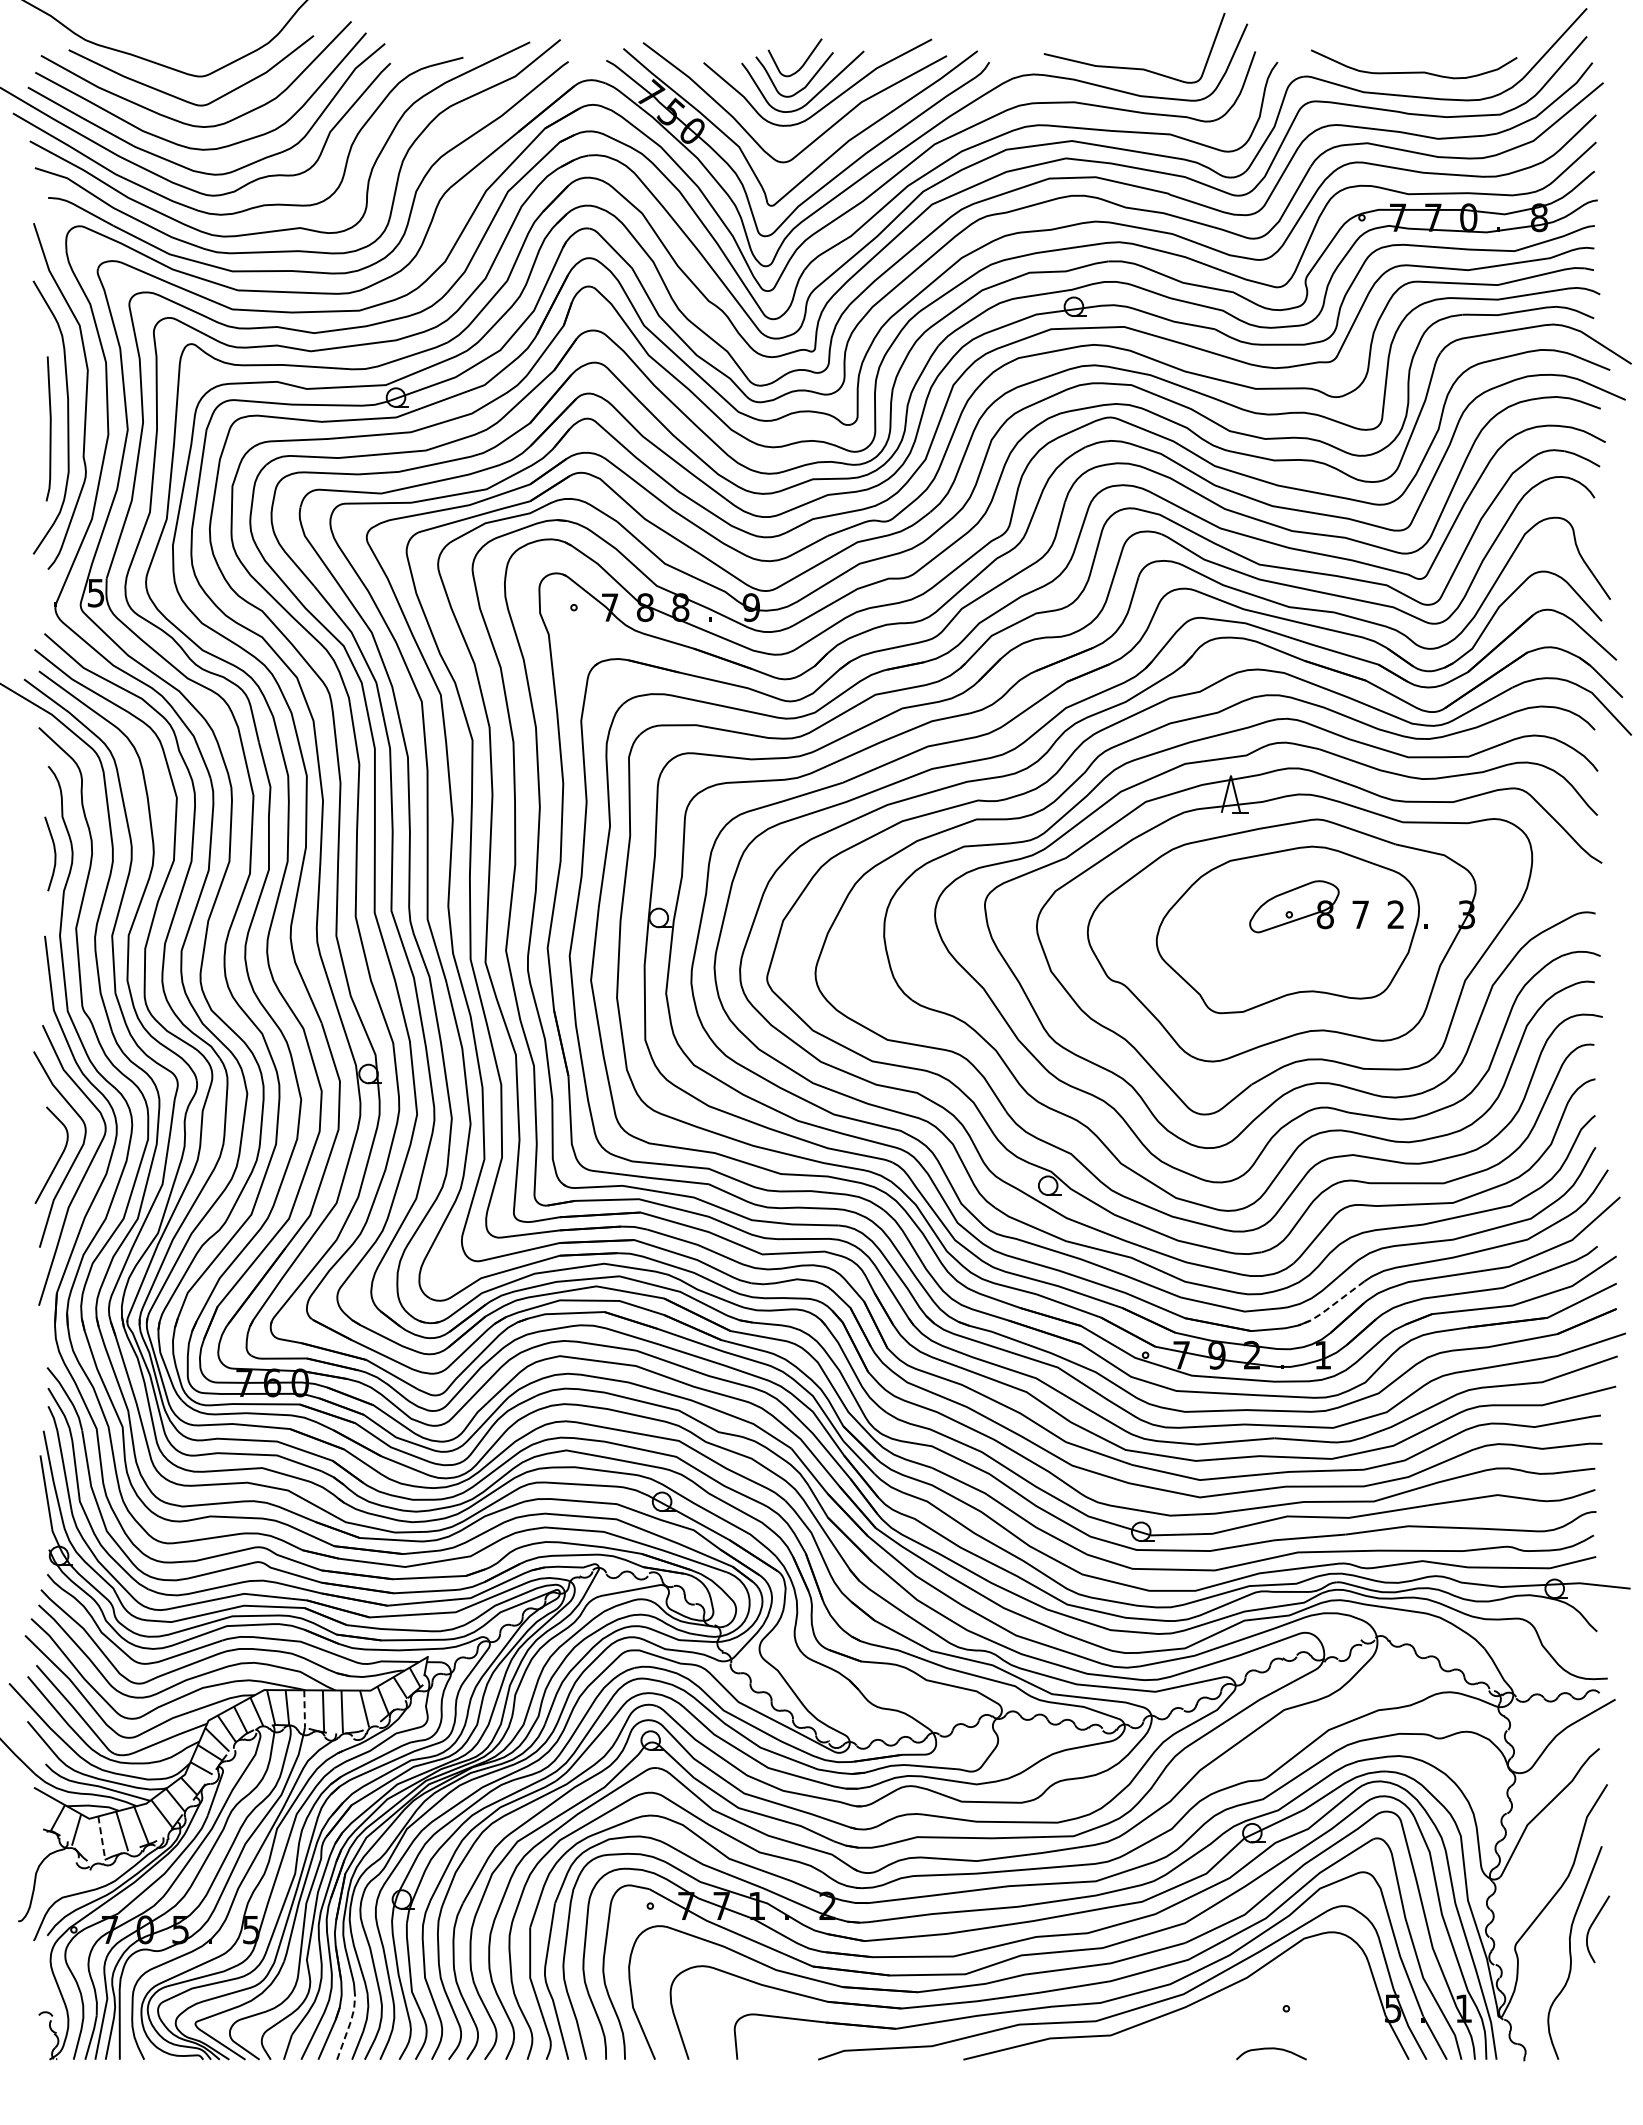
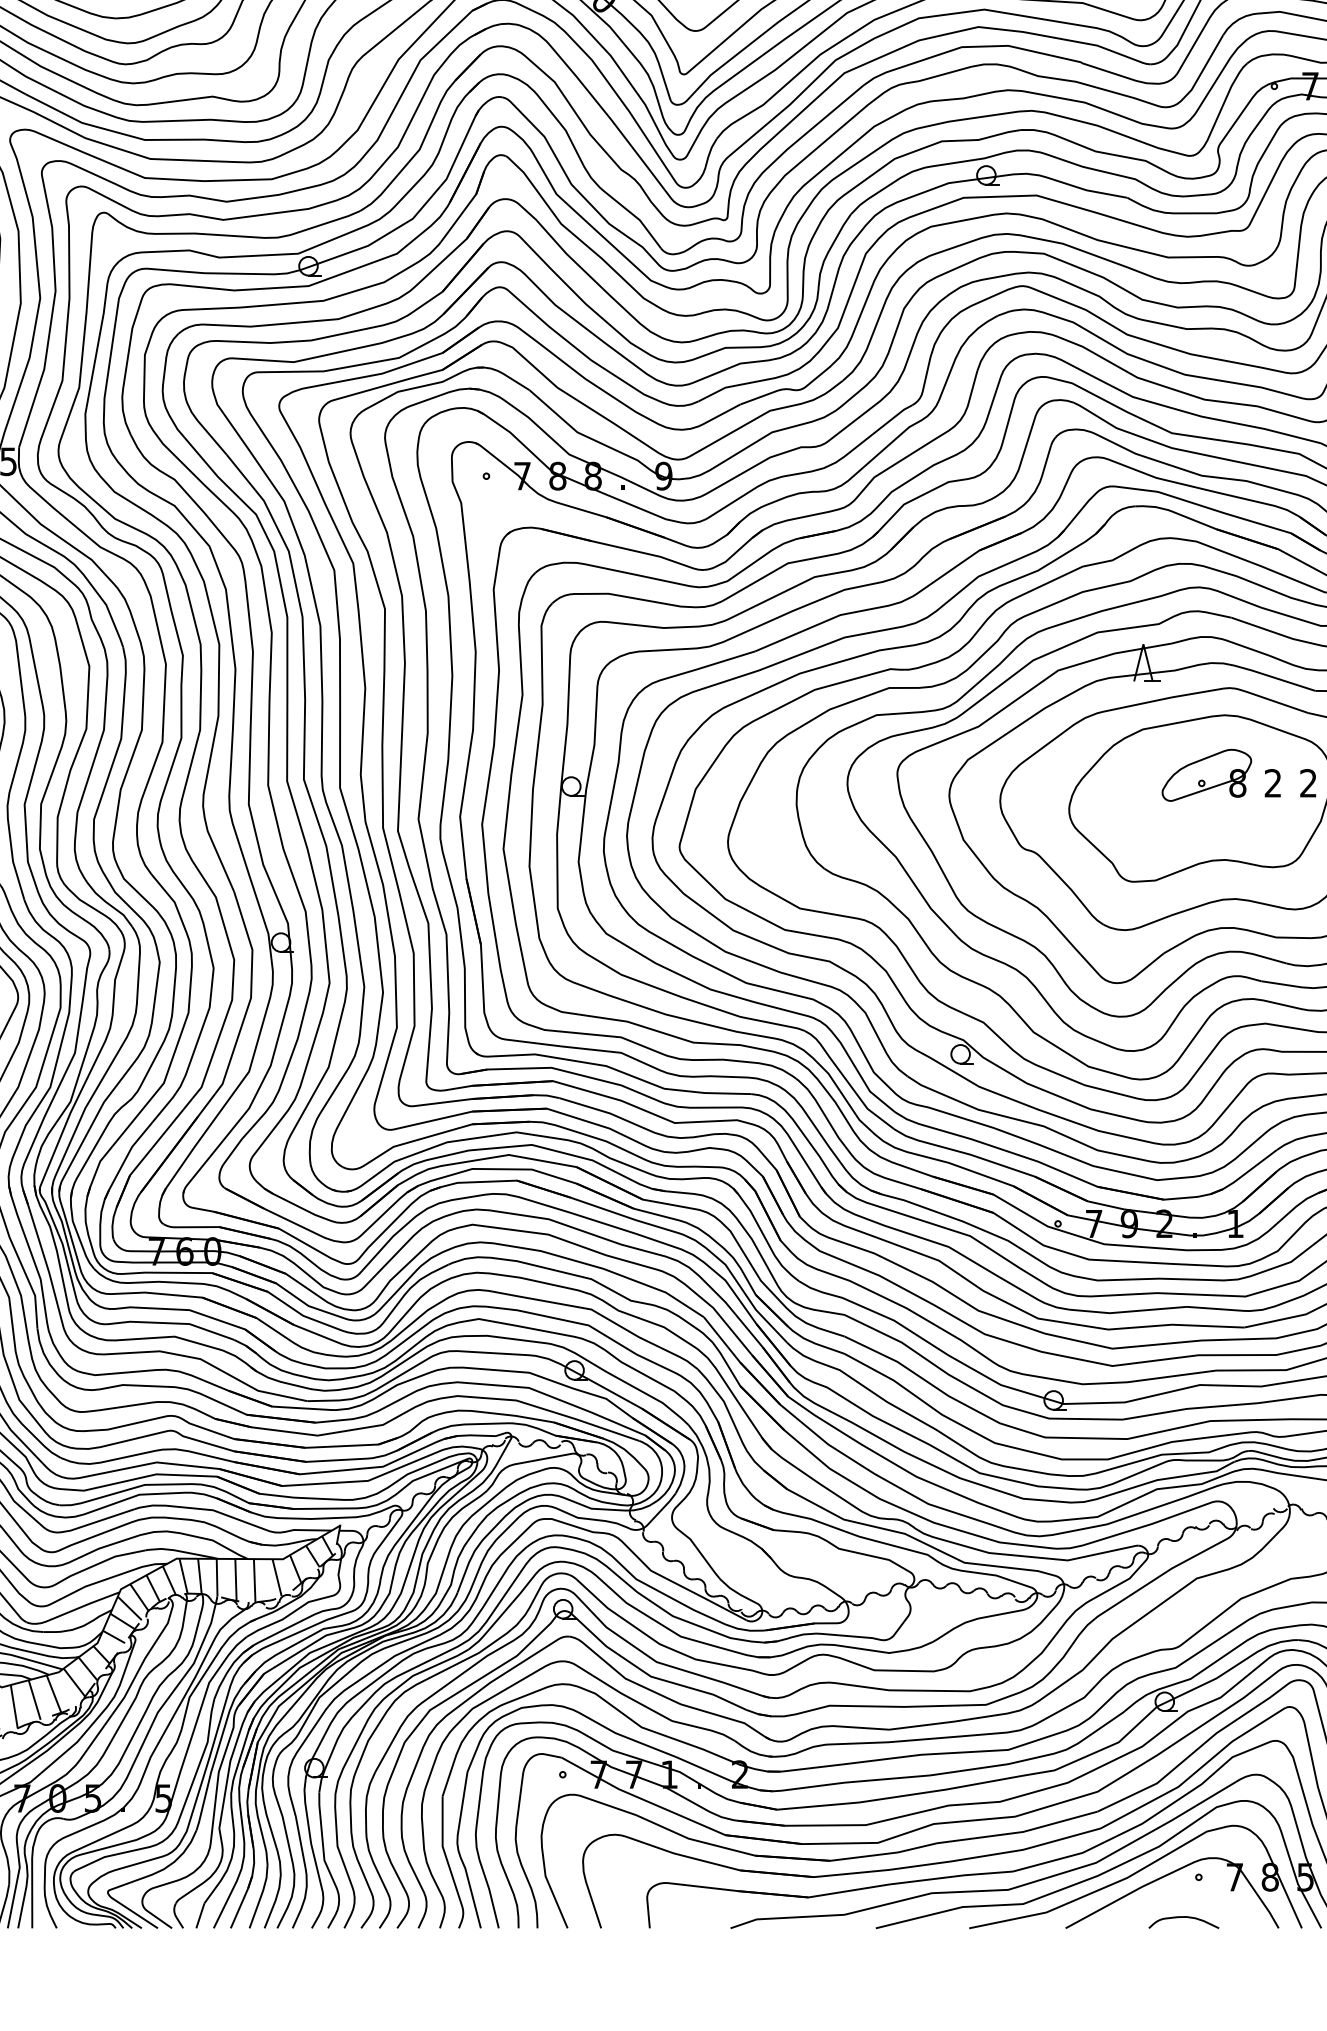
text: (1360, 914) -> (1272, 783), 7 -> 2
line: (1331, 1306) -> (1243, 1175), dashed -> solid
line: (304, 1709) -> (216, 1578), dashed -> solid
line: (101, 1838) -> (13, 1707), dashed -> solid
part: (1222, 2008) -> (1134, 1877), added
line: (348, 2027) -> (260, 1896), dashed -> solid

